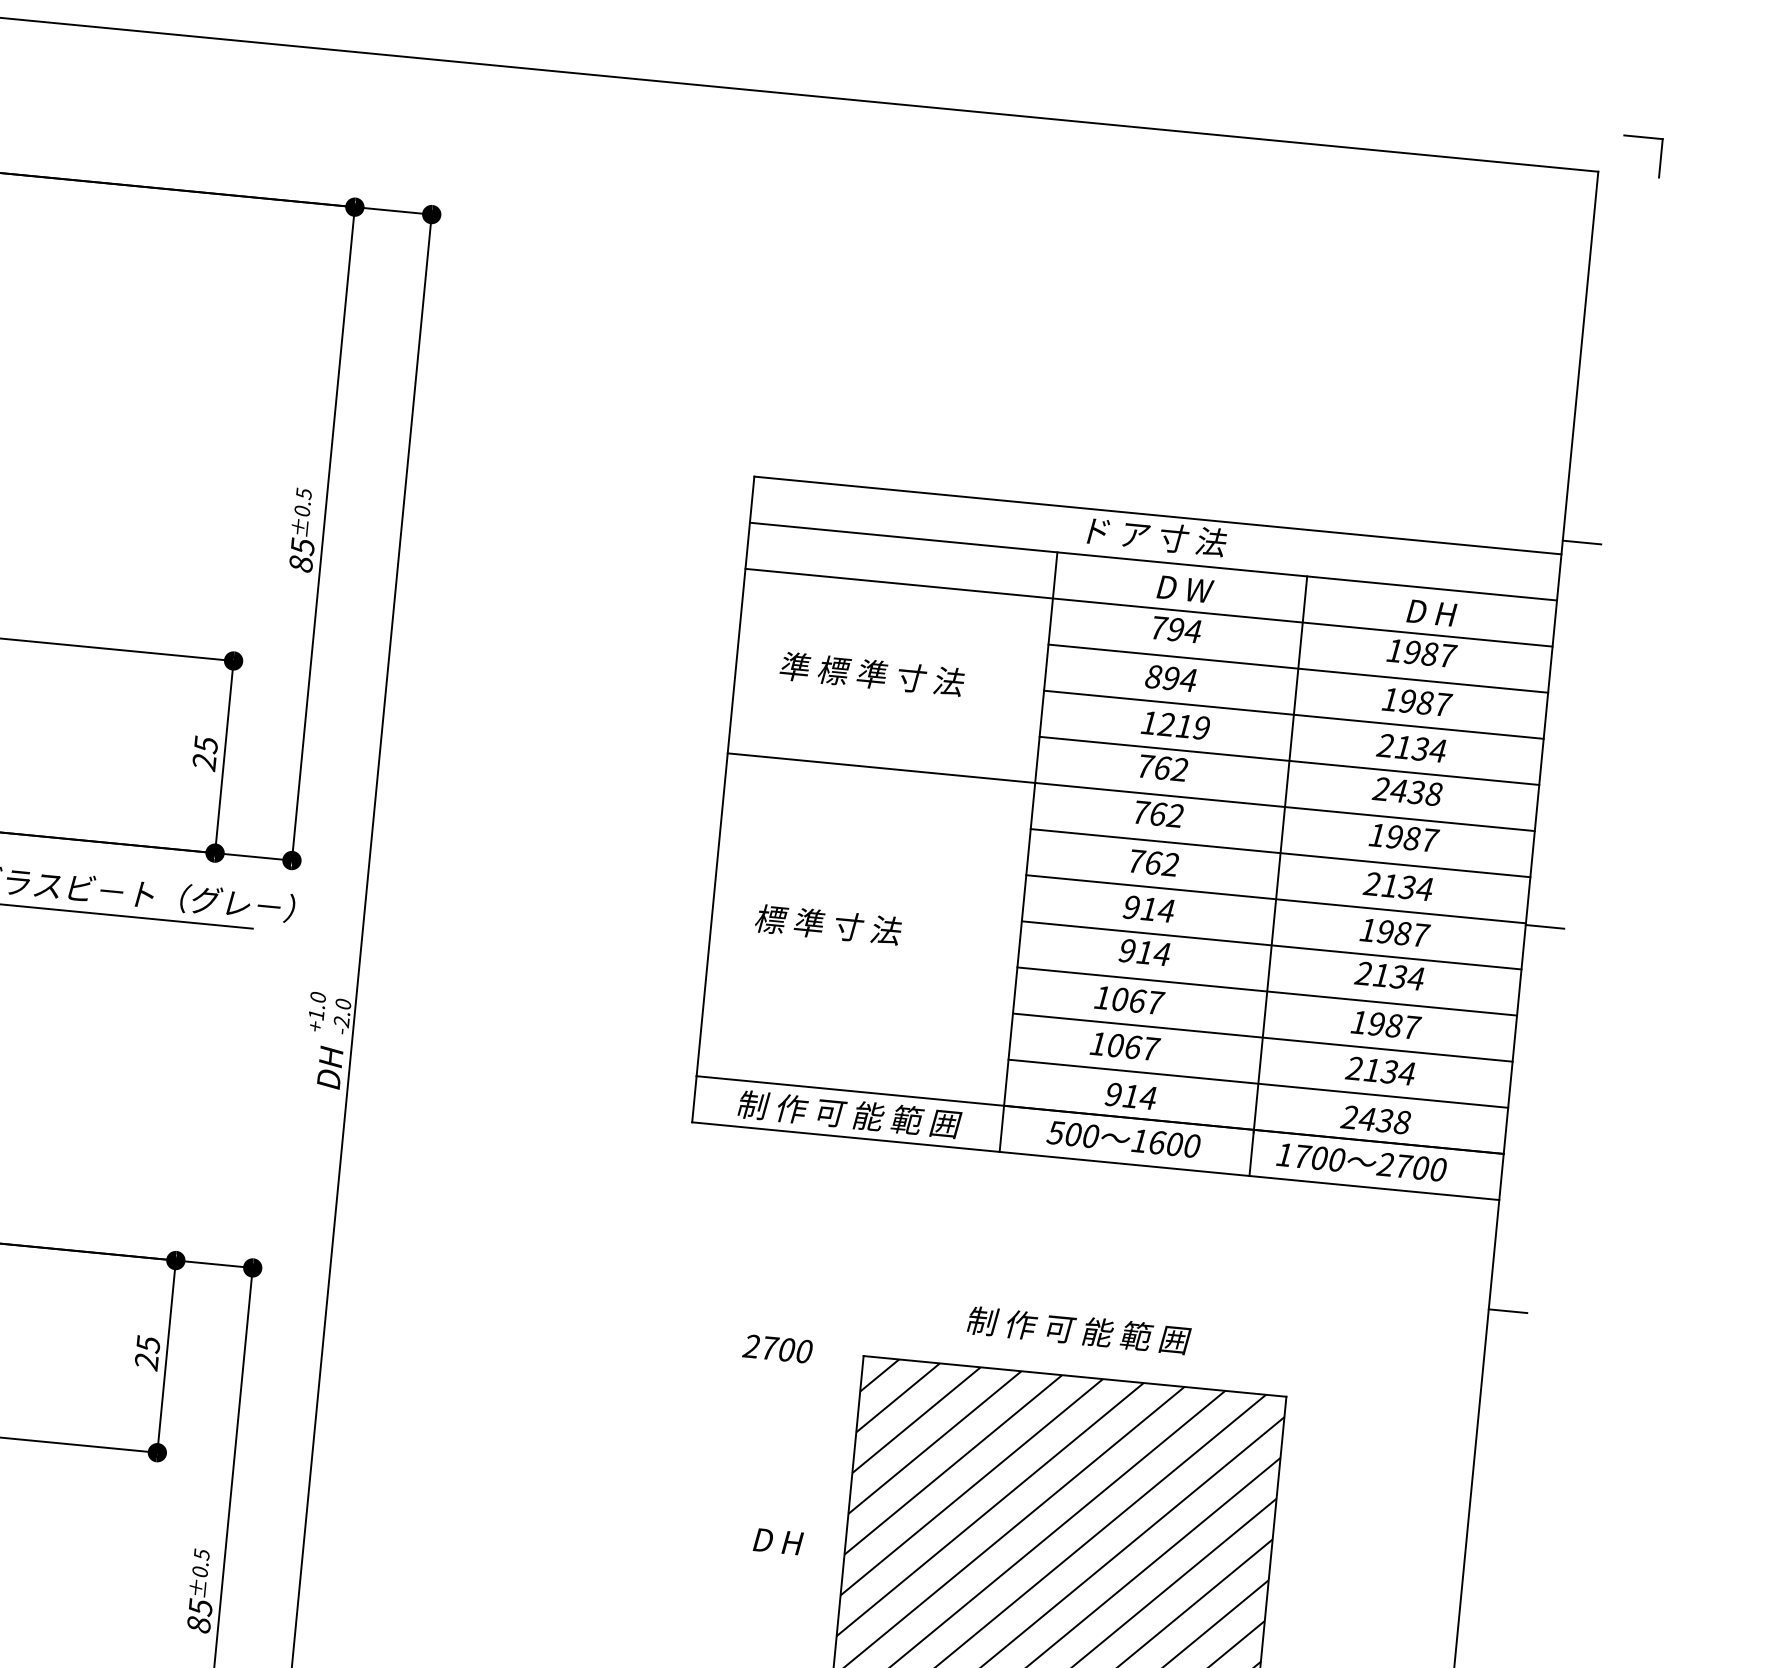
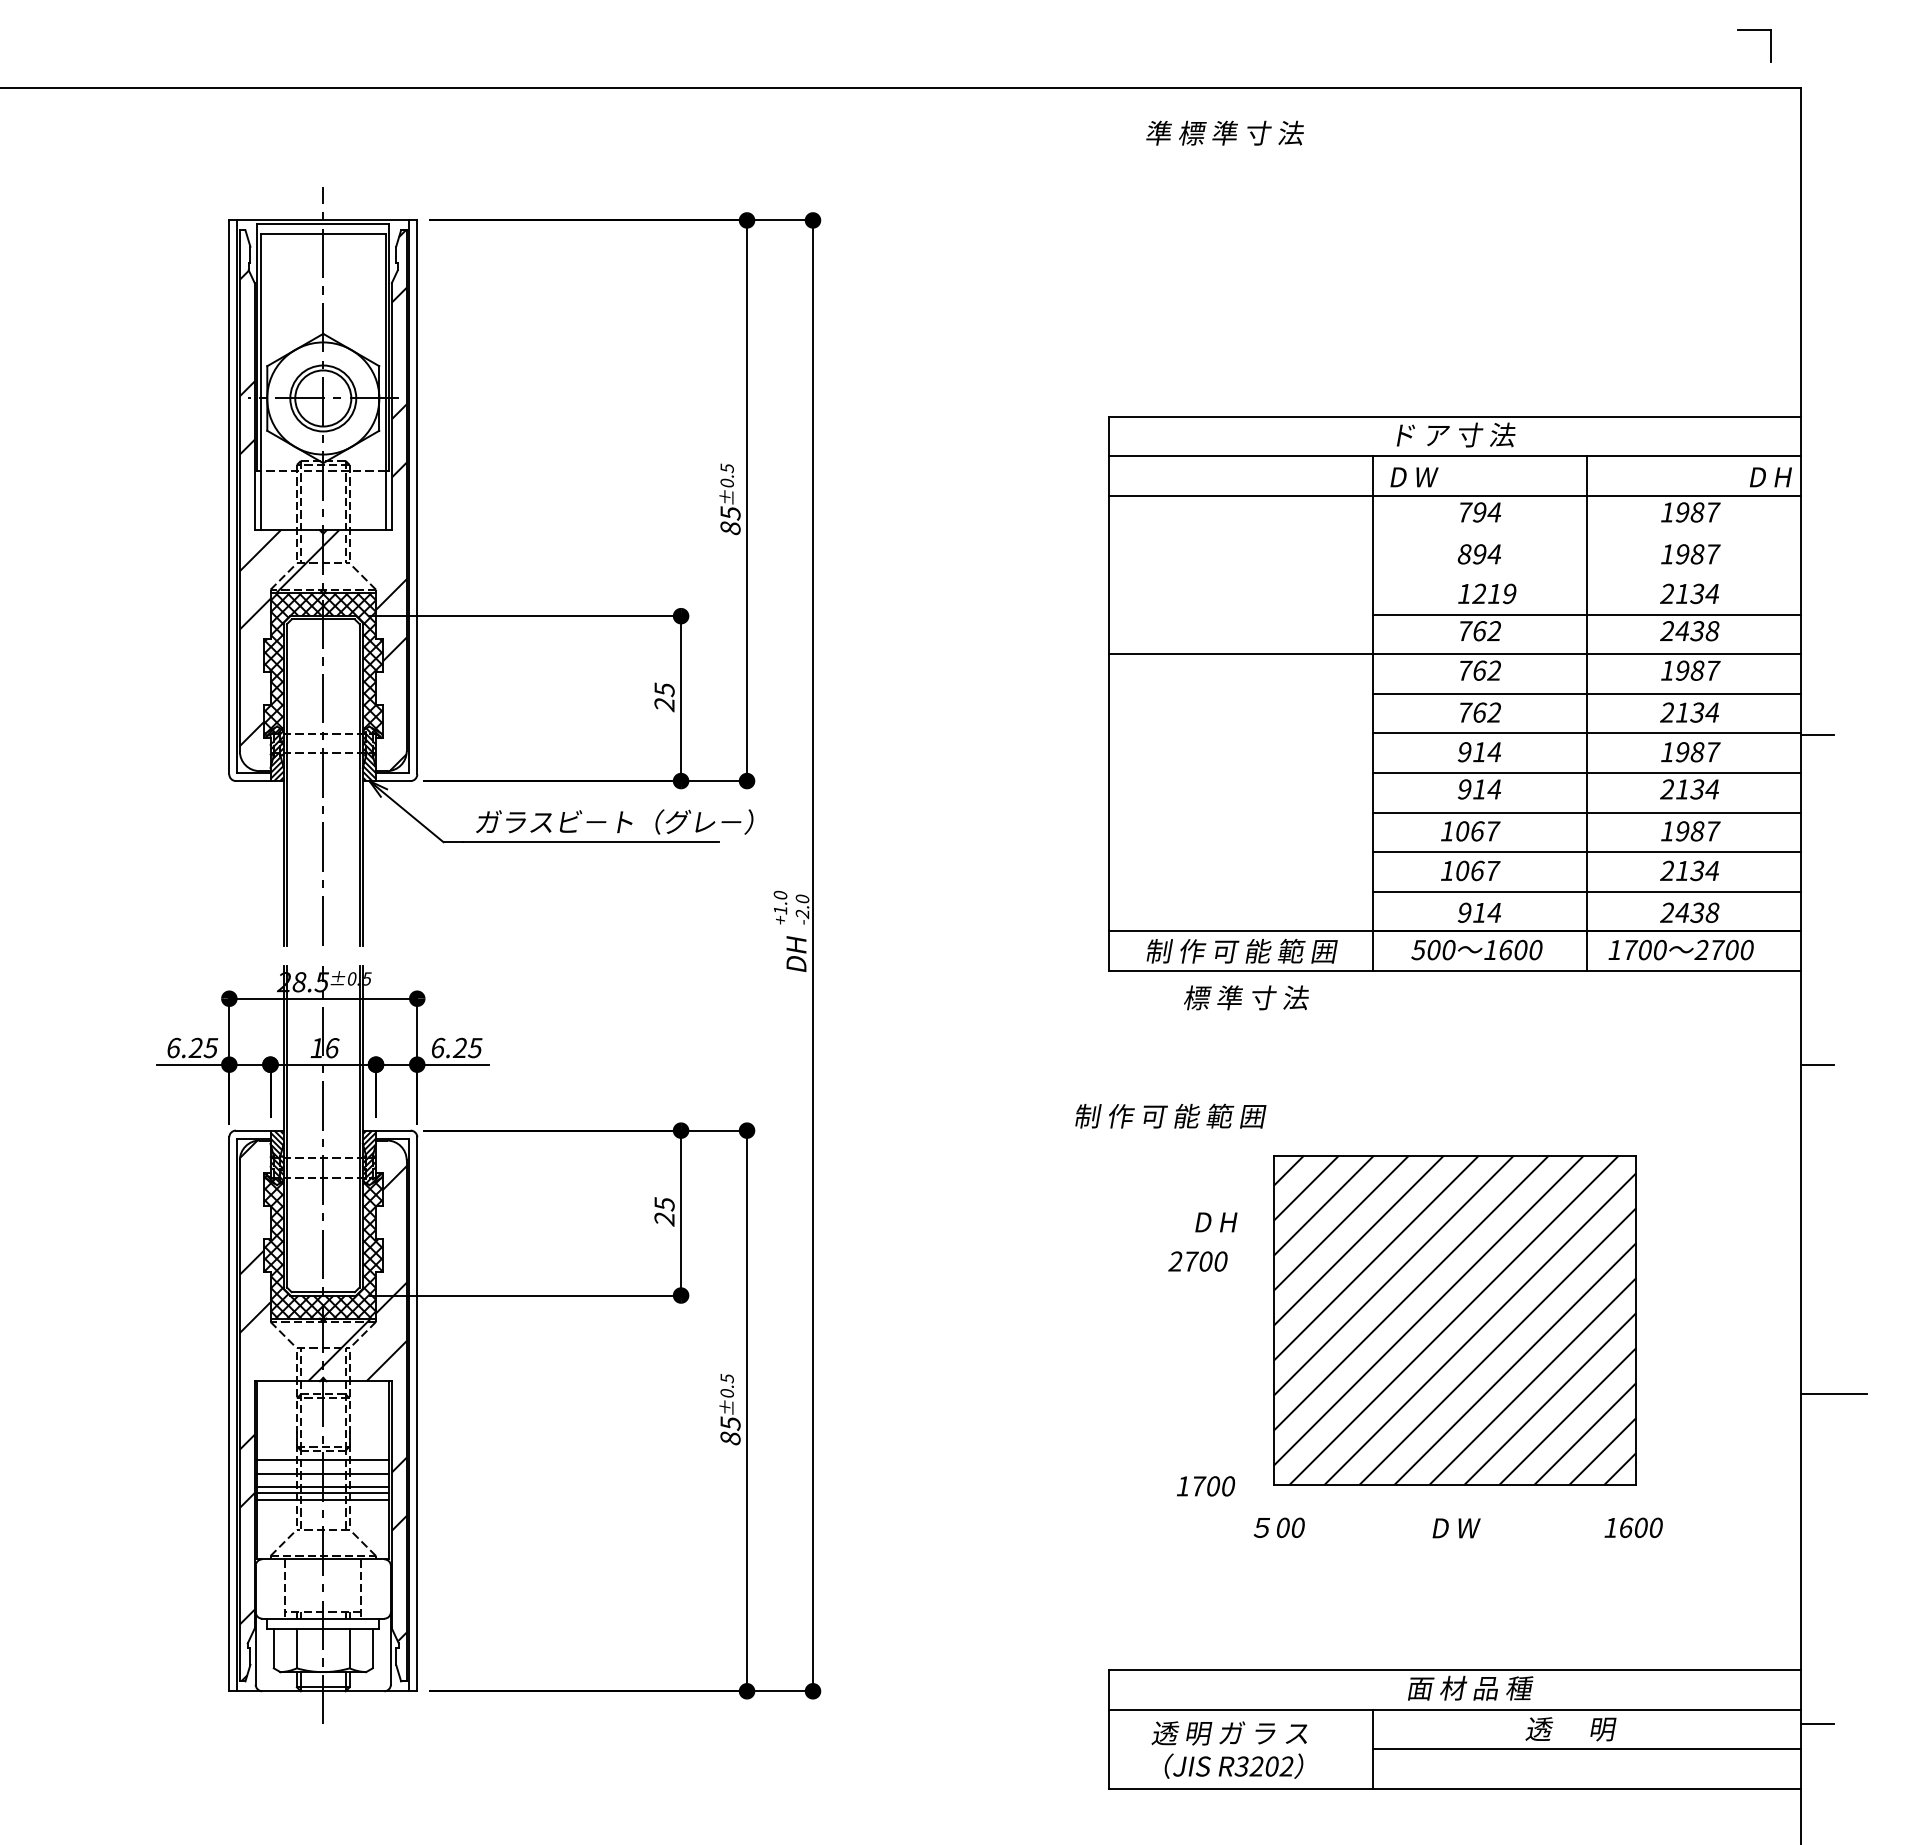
part: (1642, 138) -> (1754, 30), moved
line: (1581, 542) -> (1817, 405), removed
text: (1185, 589) -> (1414, 477), moved
text: (1431, 613) -> (1770, 477), moved
line: (1297, 668) -> (1586, 535), removed
text: (871, 673) -> (1224, 132), moved
line: (1293, 715) -> (1586, 575), removed
text: (828, 924) -> (1246, 997), moved
text: (1078, 1329) -> (1170, 1115), moved
text: (777, 1348) -> (1197, 1261), moved
text: (778, 1541) -> (1216, 1222), moved

